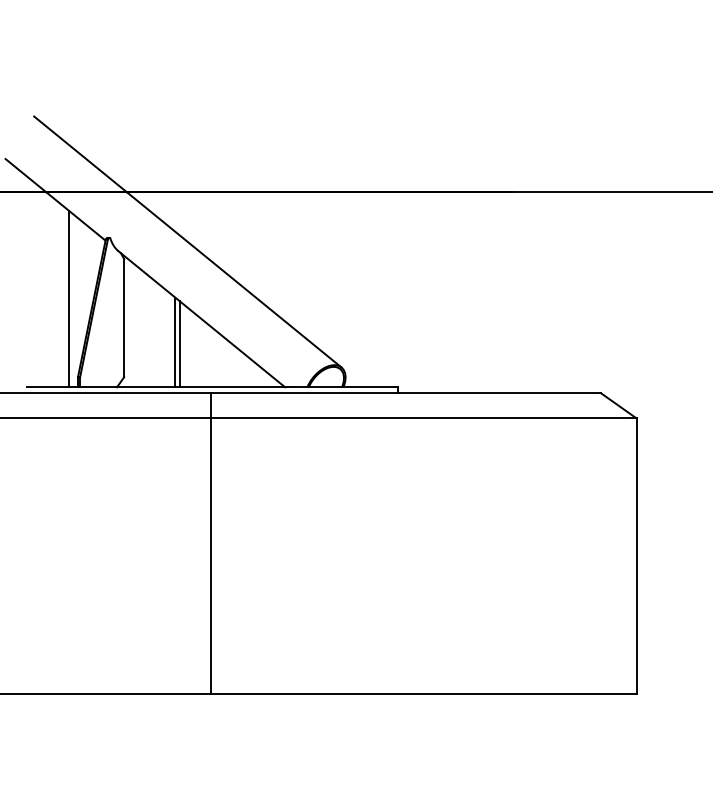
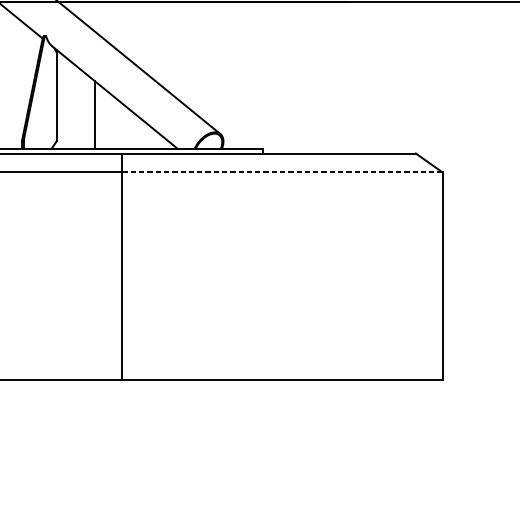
line: (68, 298) -> (14, 82), removed
line: (179, 344) -> (98, 116), removed
line: (423, 418) -> (282, 172), solid -> dashed

